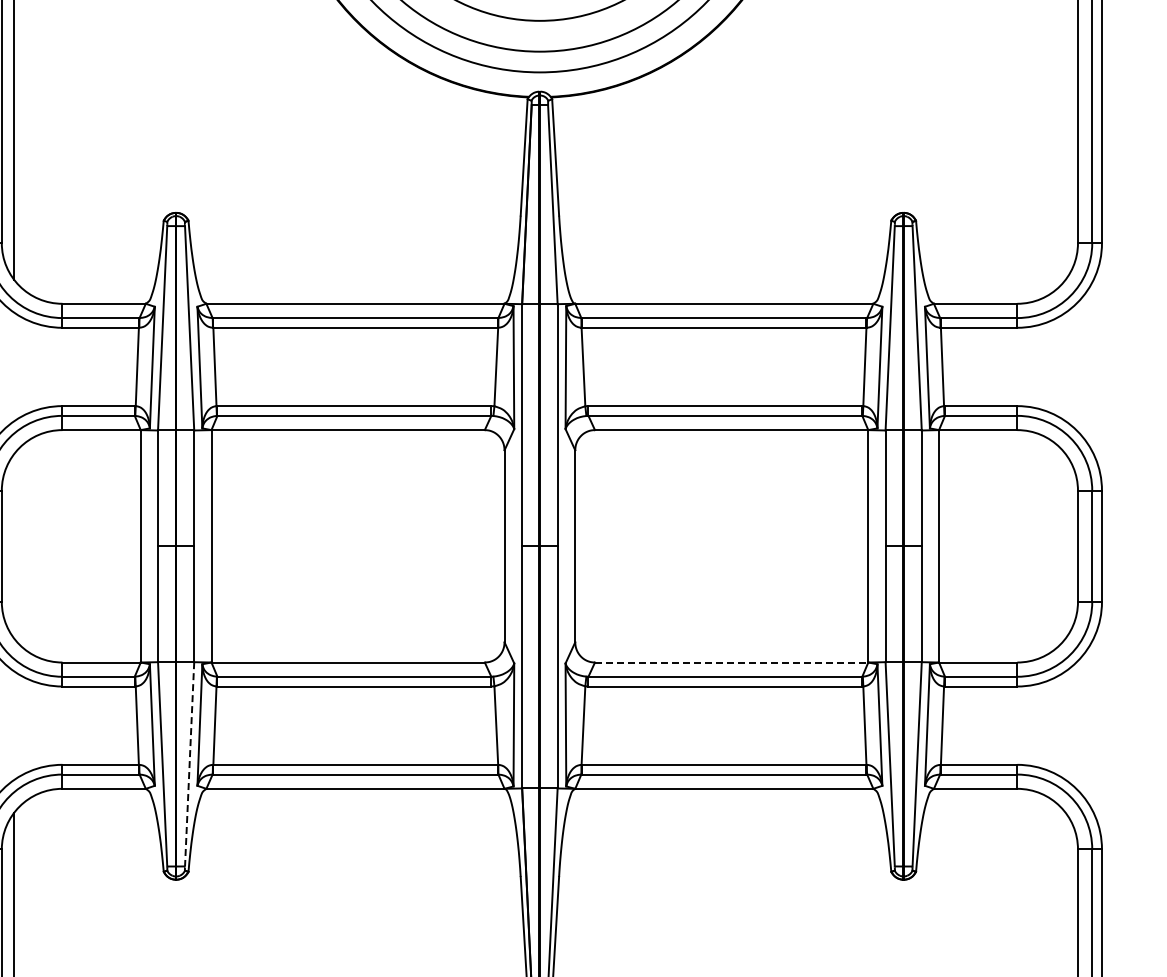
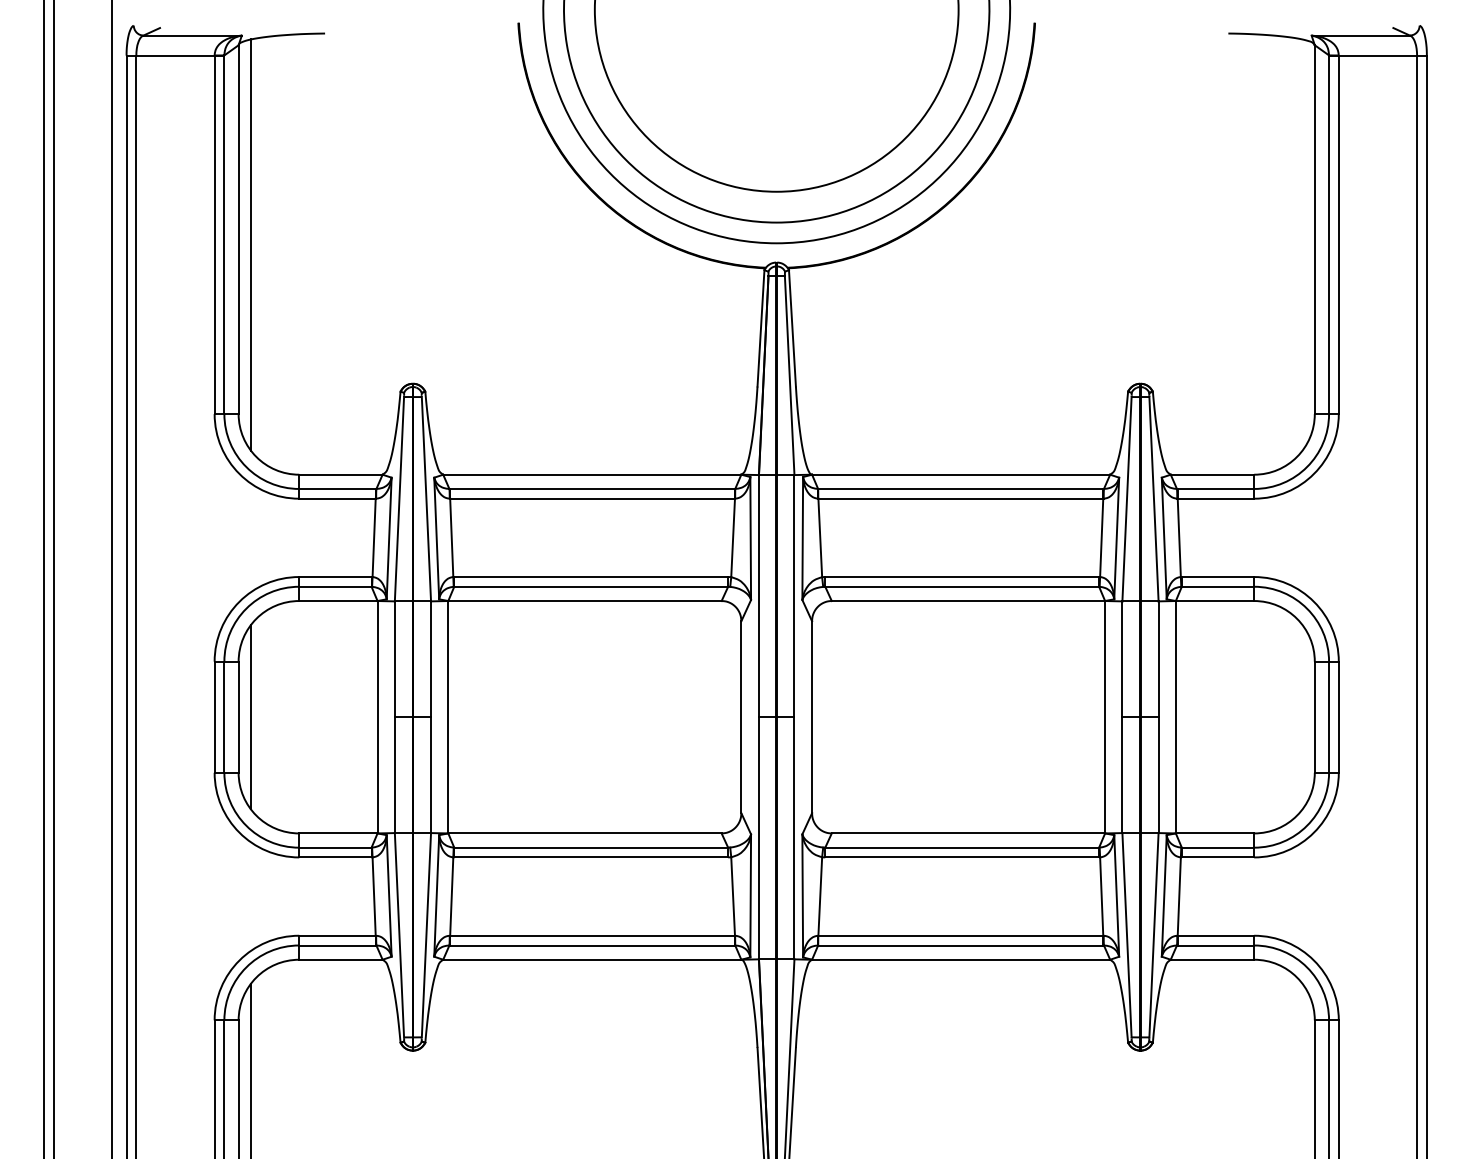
line: (14, 546) -> (251, 717), added
line: (731, 662) -> (968, 833), dashed -> solid
line: (189, 764) -> (426, 935), dashed -> solid

